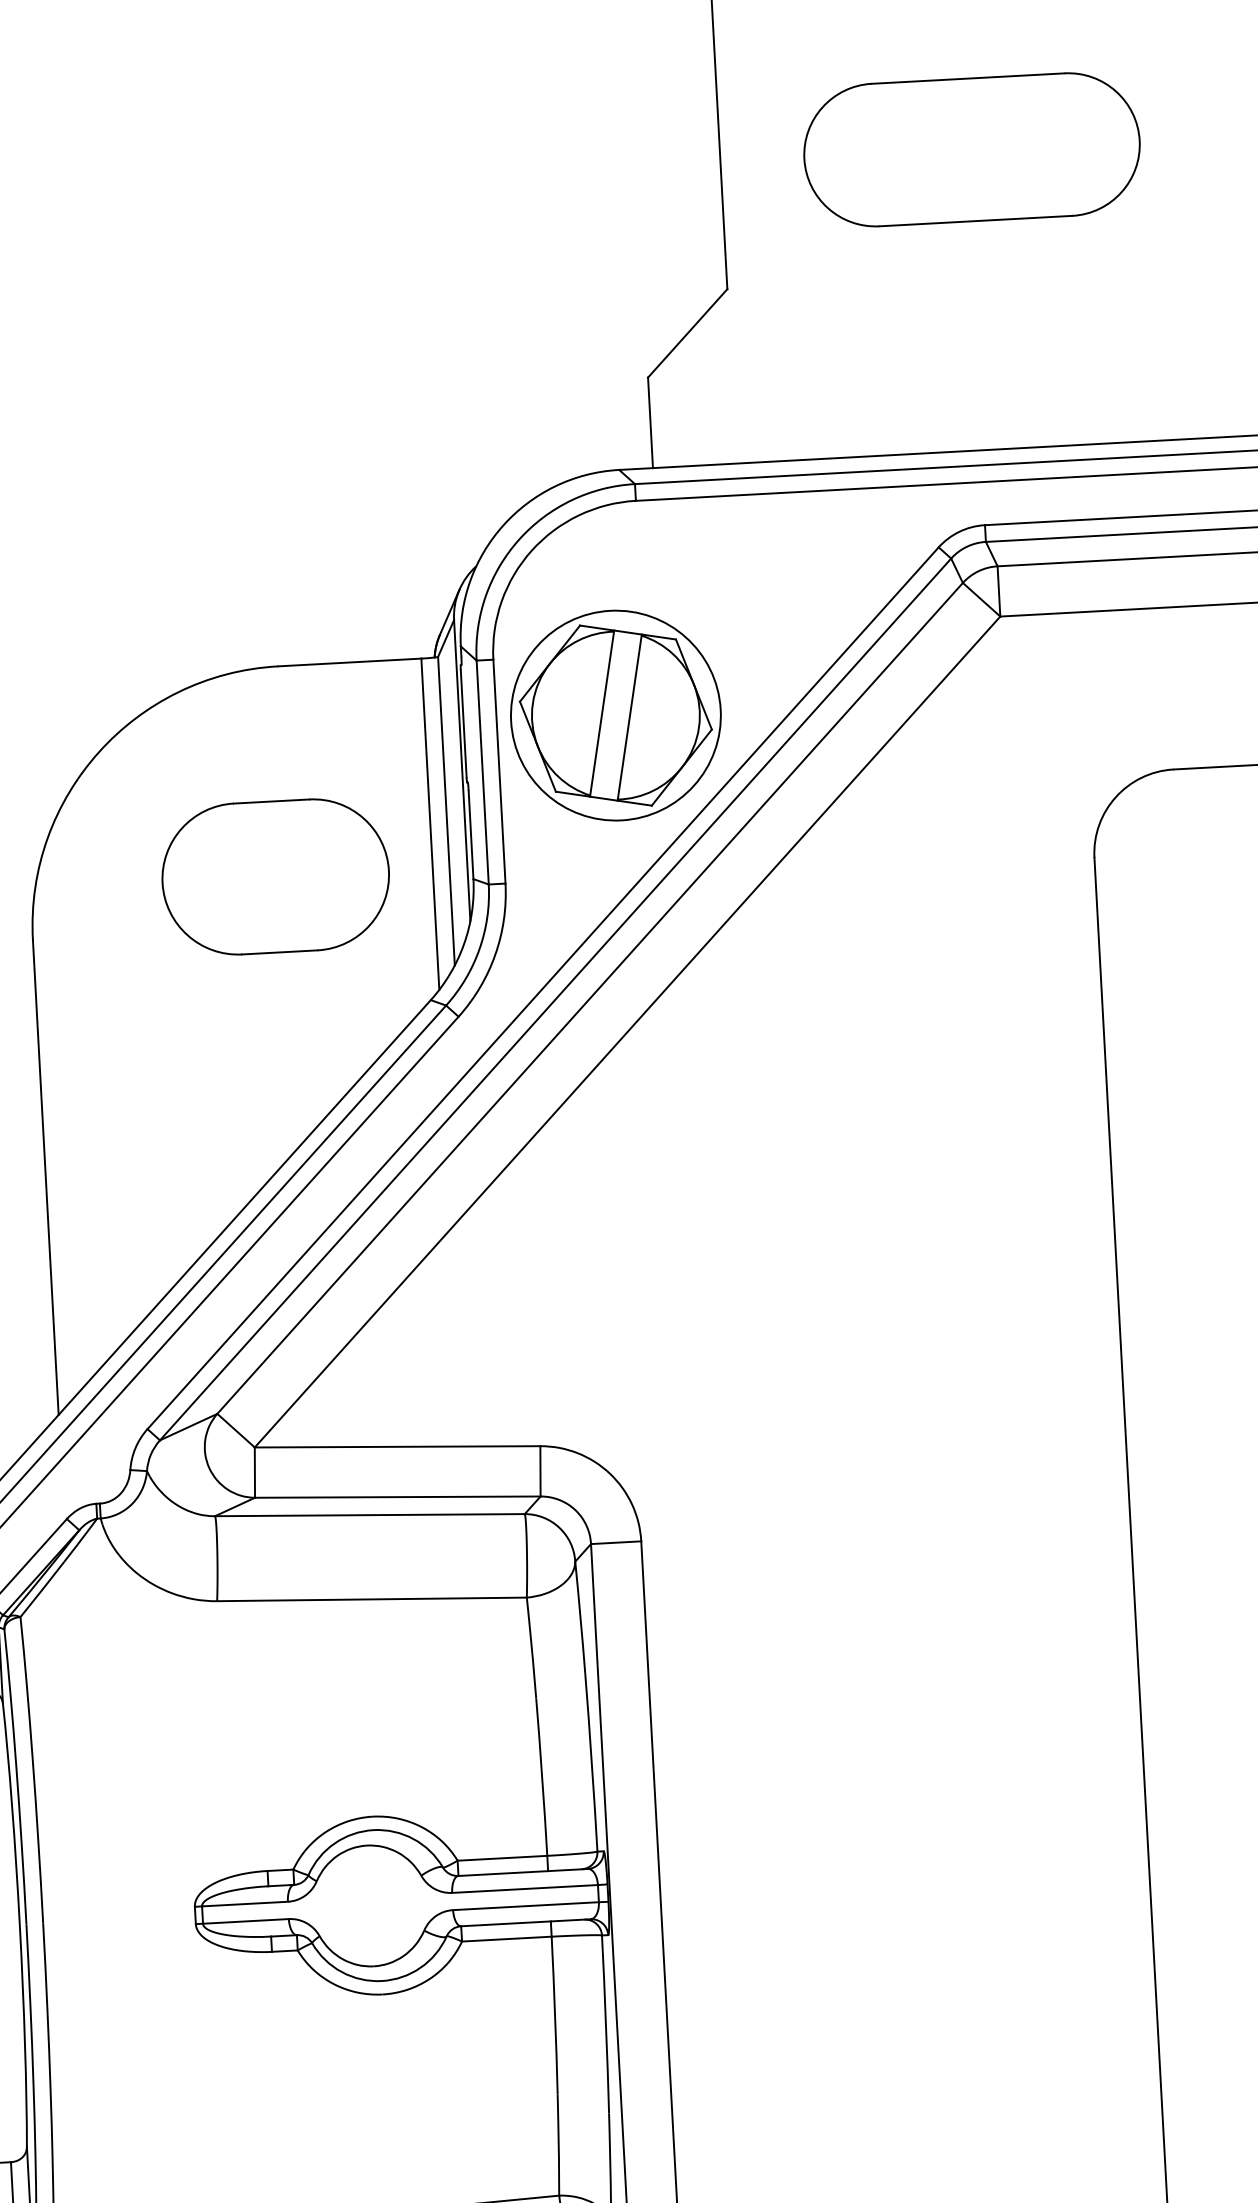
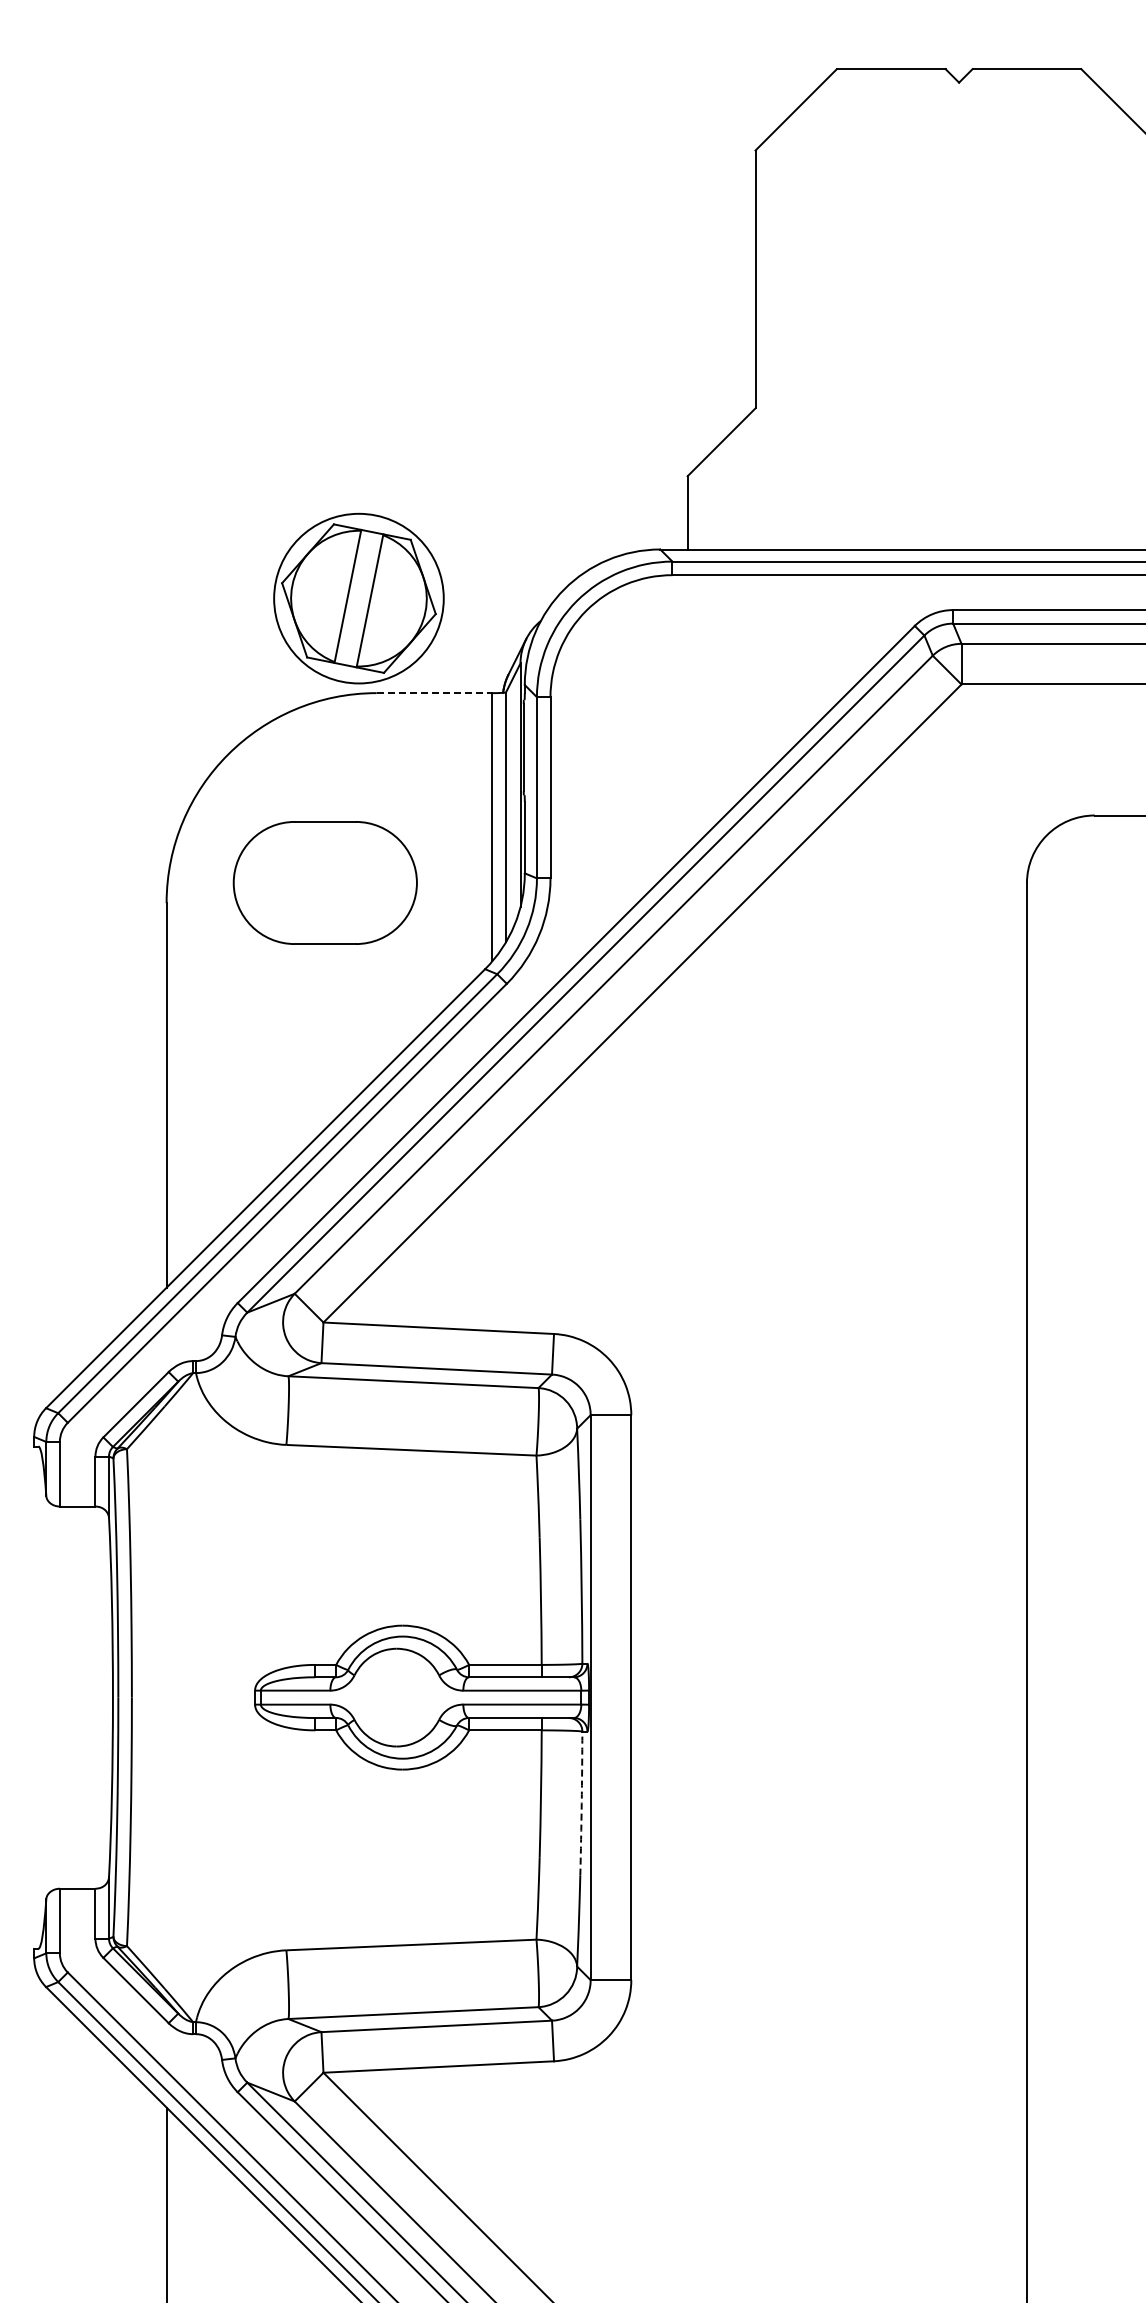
part: (971, 149) -> (958, 306), removed
line: (349, 662) -> (434, 693), solid -> dashed
part: (615, 715) -> (358, 598), moved
part: (274, 876) -> (324, 882), moved
arc: (605, 2024) -> (581, 1803), solid -> dashed

